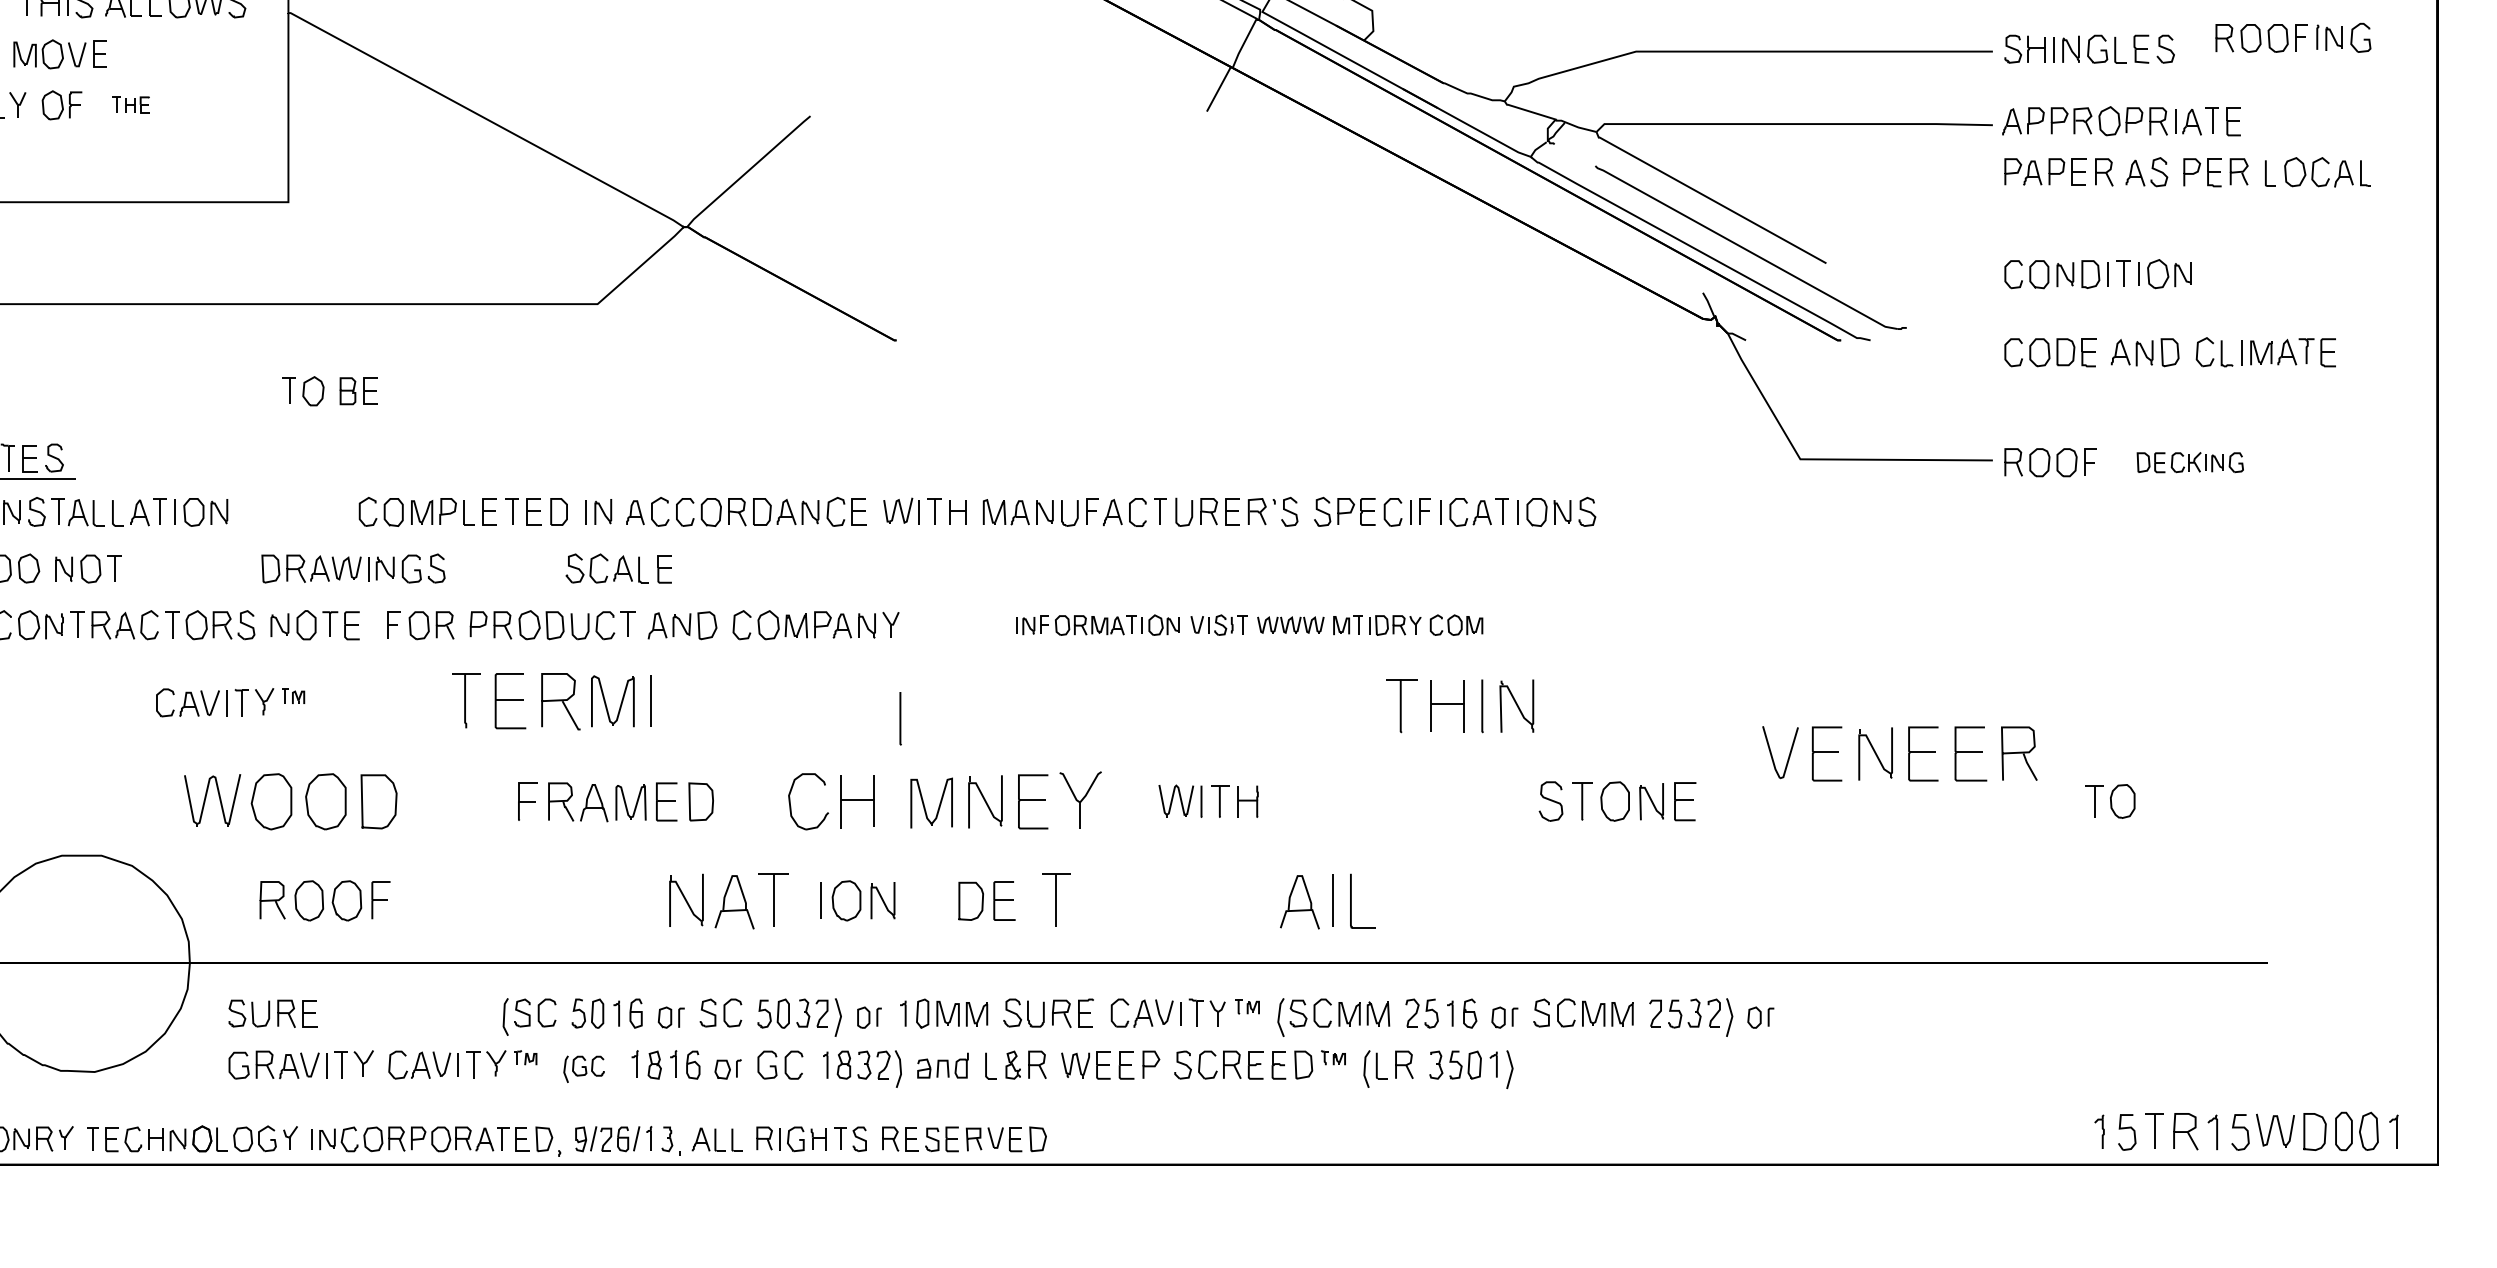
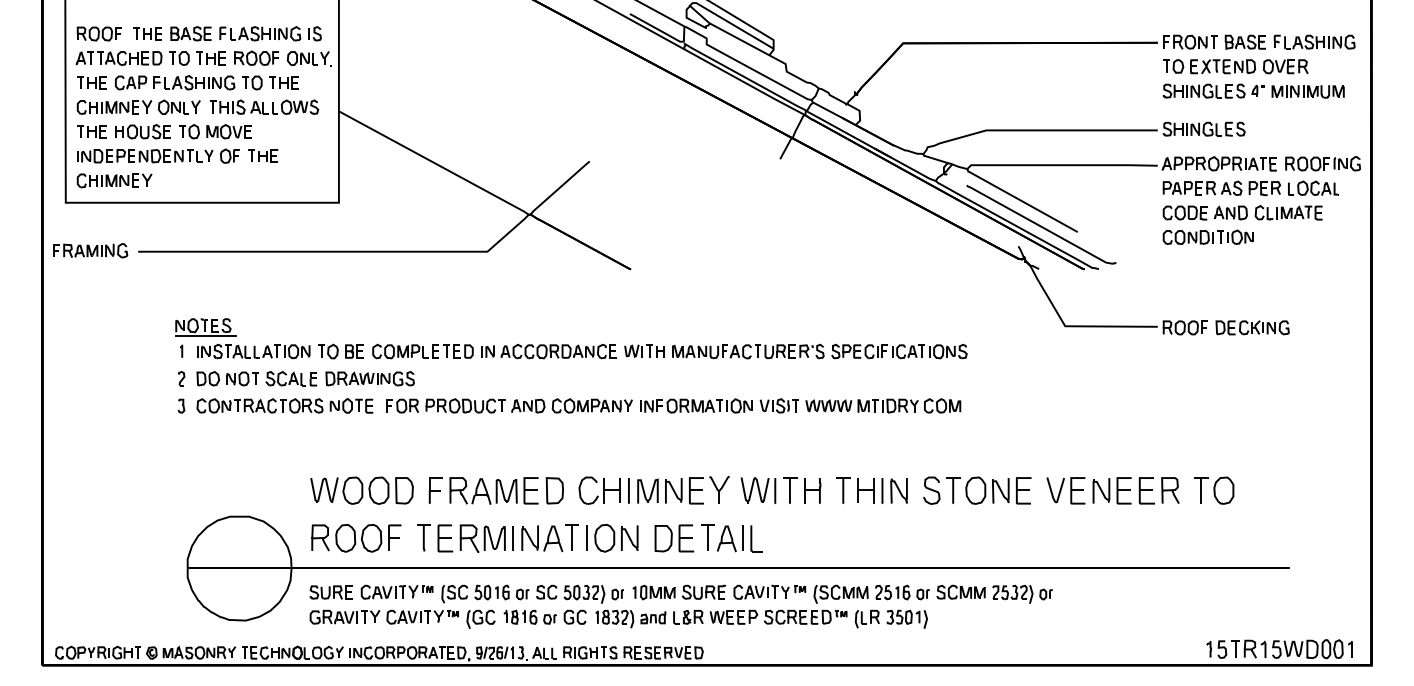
part: (2292, 37) -> (1322, 163), moved
part: (131, 103) -> (263, 155), size x1.67
part: (2169, 351) -> (1242, 212), moved
part: (329, 391) -> (340, 351), moved
part: (2190, 461) -> (1252, 327), size x1.43
part: (618, 568) -> (291, 378), moved
part: (1249, 624) -> (800, 405), size x1.43
part: (229, 701) -> (396, 591), moved
part: (551, 701) -> (465, 538), moved
part: (1459, 705) -> (871, 490), moved
line: (899, 717) -> (628, 490), moved
part: (1898, 753) -> (1112, 490), moved
part: (289, 801) -> (361, 490), moved
part: (614, 801) -> (495, 490), size x1.43
part: (1207, 801) -> (780, 490), size x1.67
part: (1617, 801) -> (977, 490), size x1.43
part: (2111, 801) -> (1214, 490), size x1.67
part: (324, 901) -> (356, 538), size x1.43
part: (857, 901) -> (612, 538), size x1.43
part: (986, 901) -> (674, 538), size x1.43
part: (1326, 901) -> (739, 538), moved
part: (583, 1067) -> (480, 618), size x1.43

